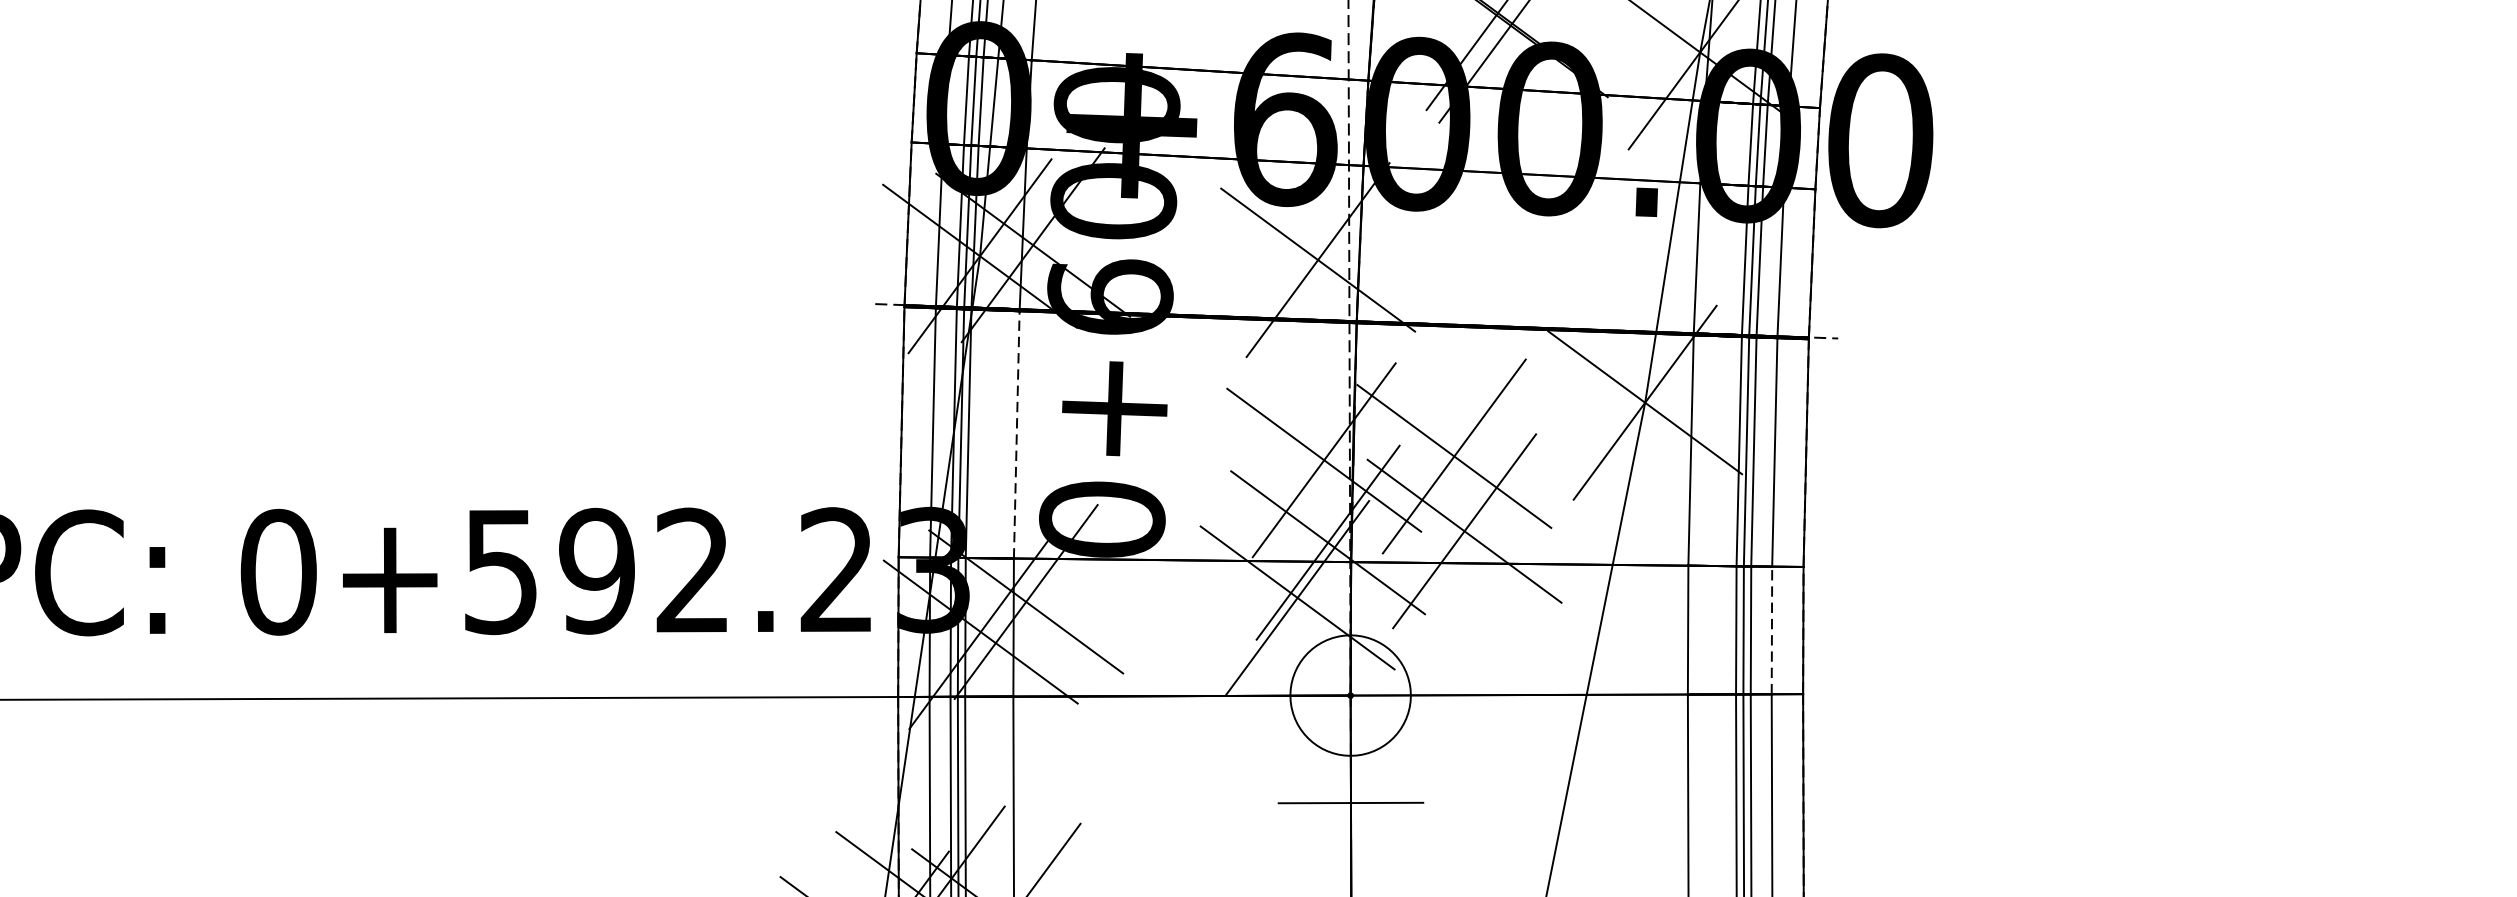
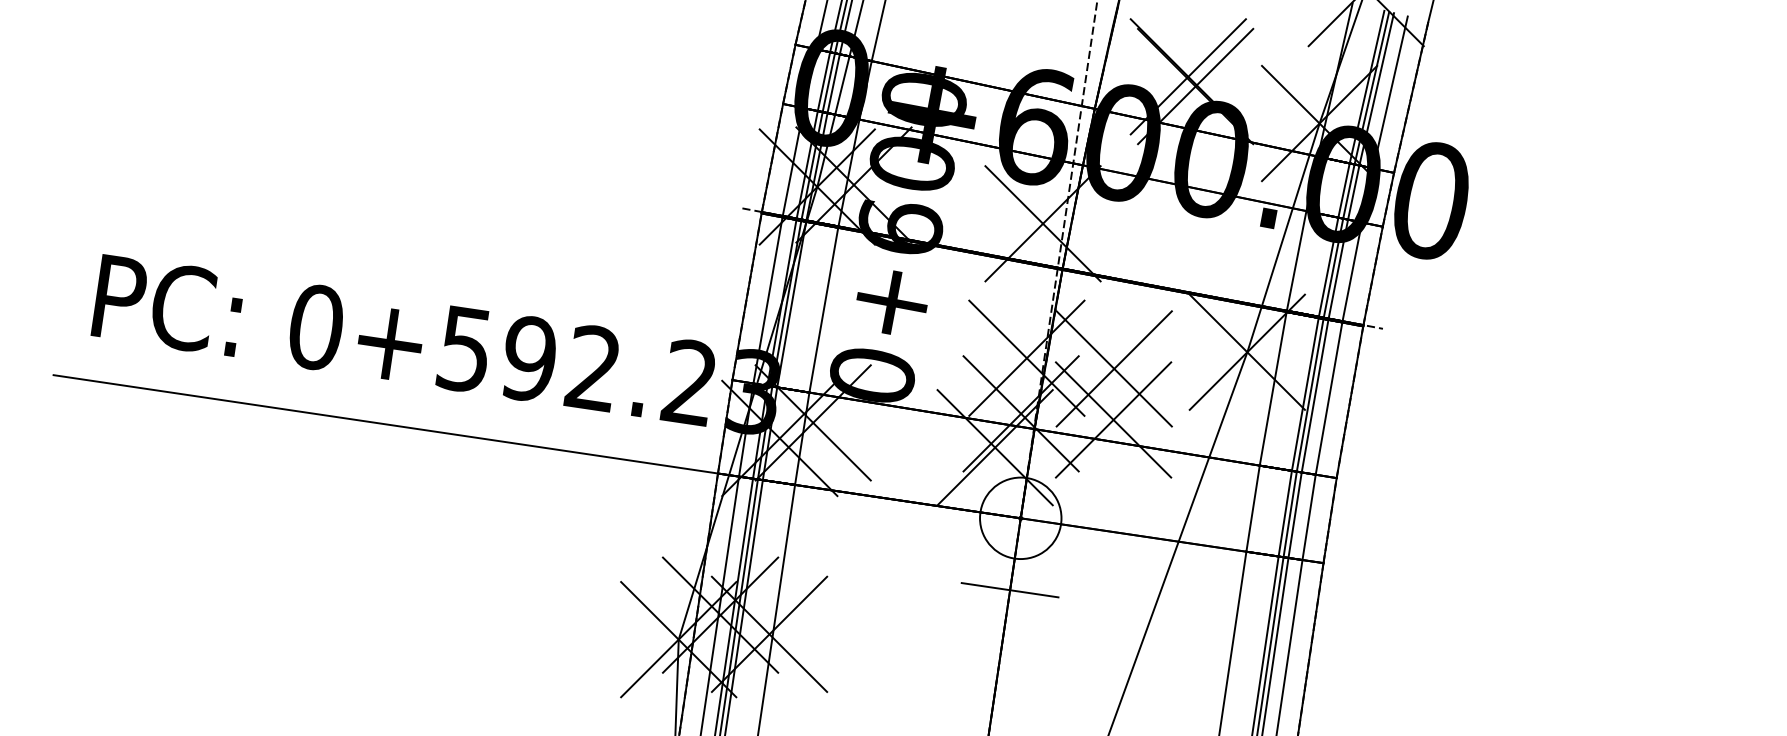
line: (1016, 435) -> (823, 310), dashed -> solid
line: (1772, 629) -> (1309, 516), dashed -> solid

